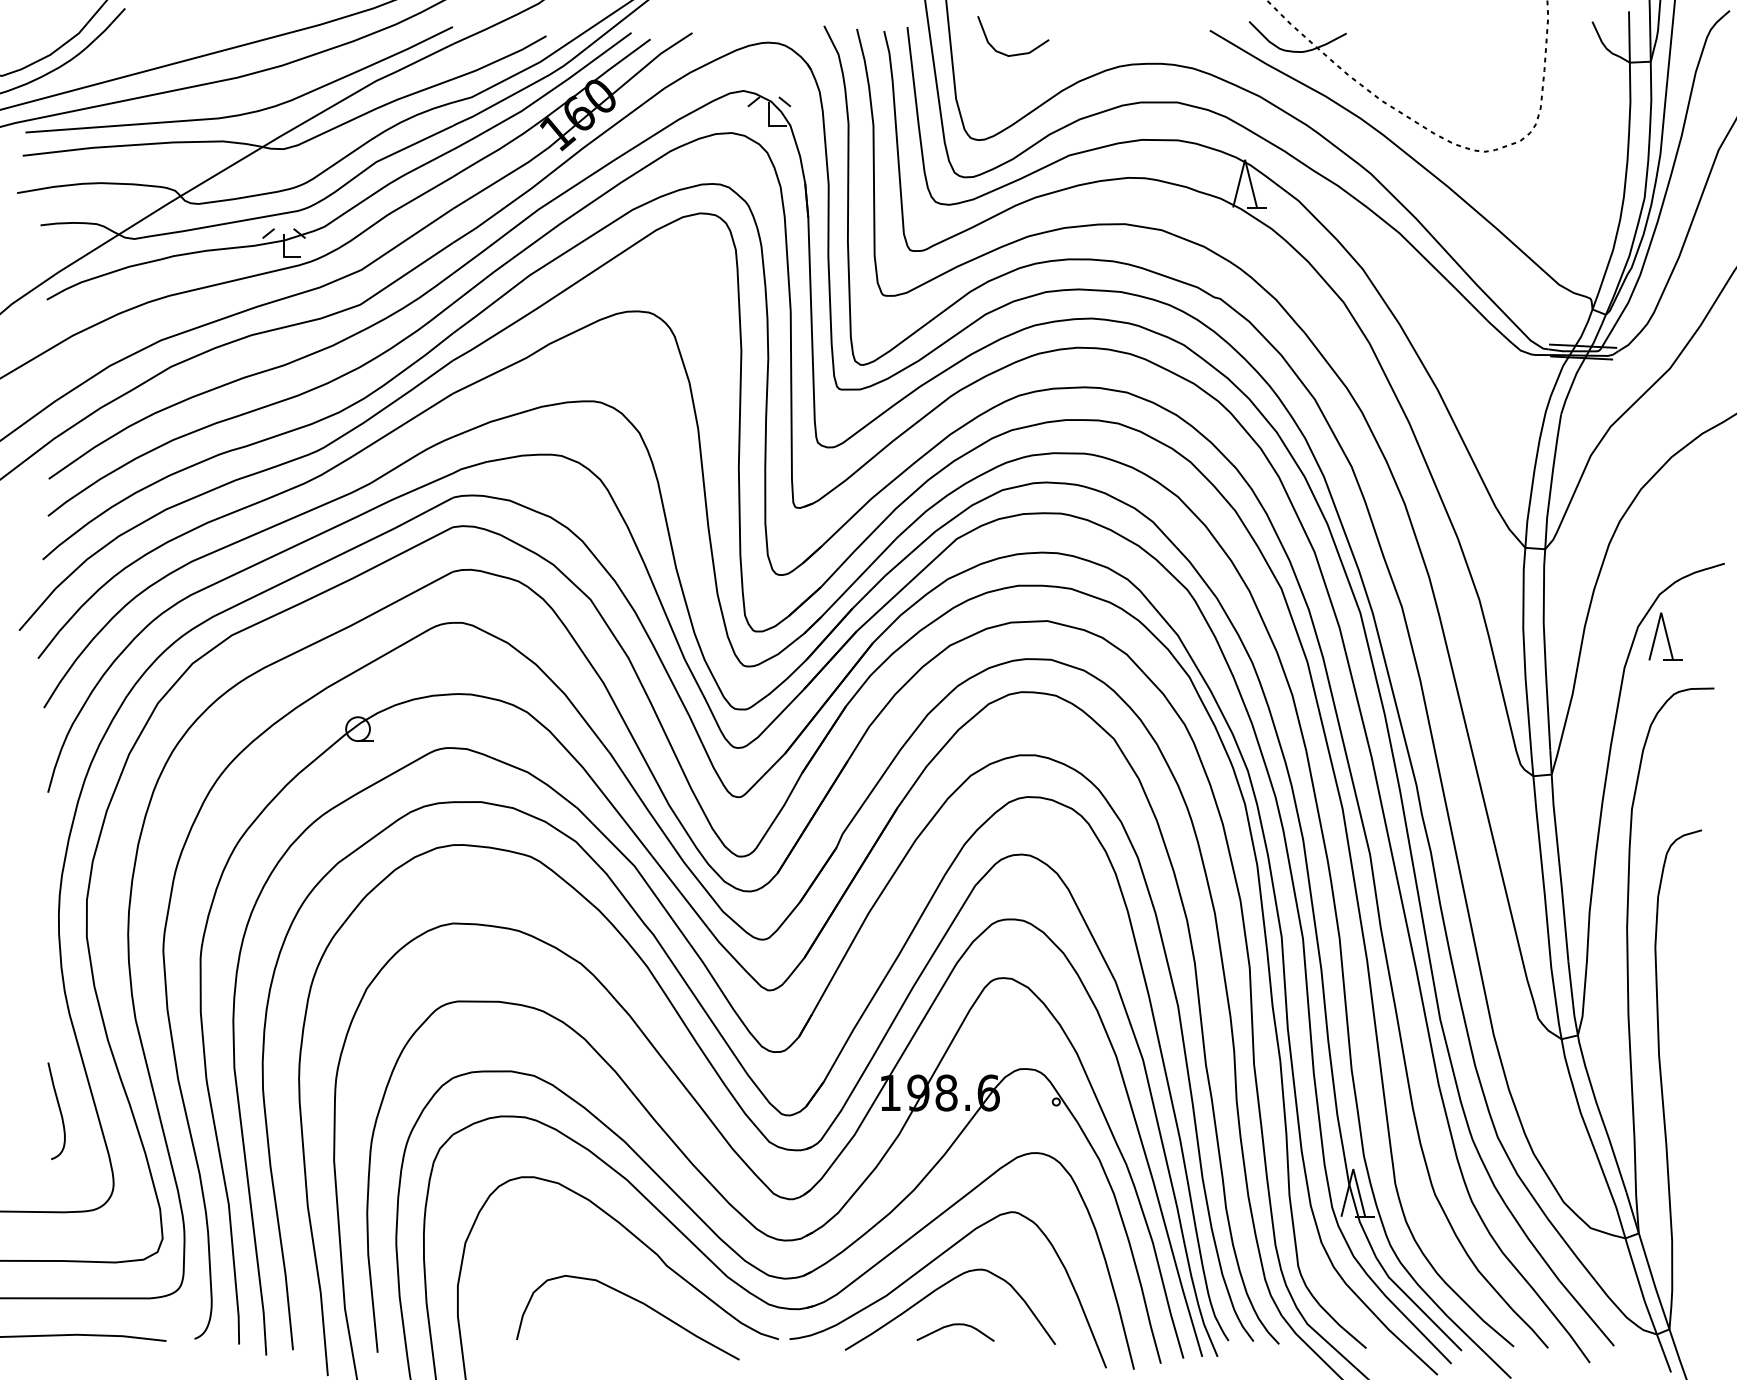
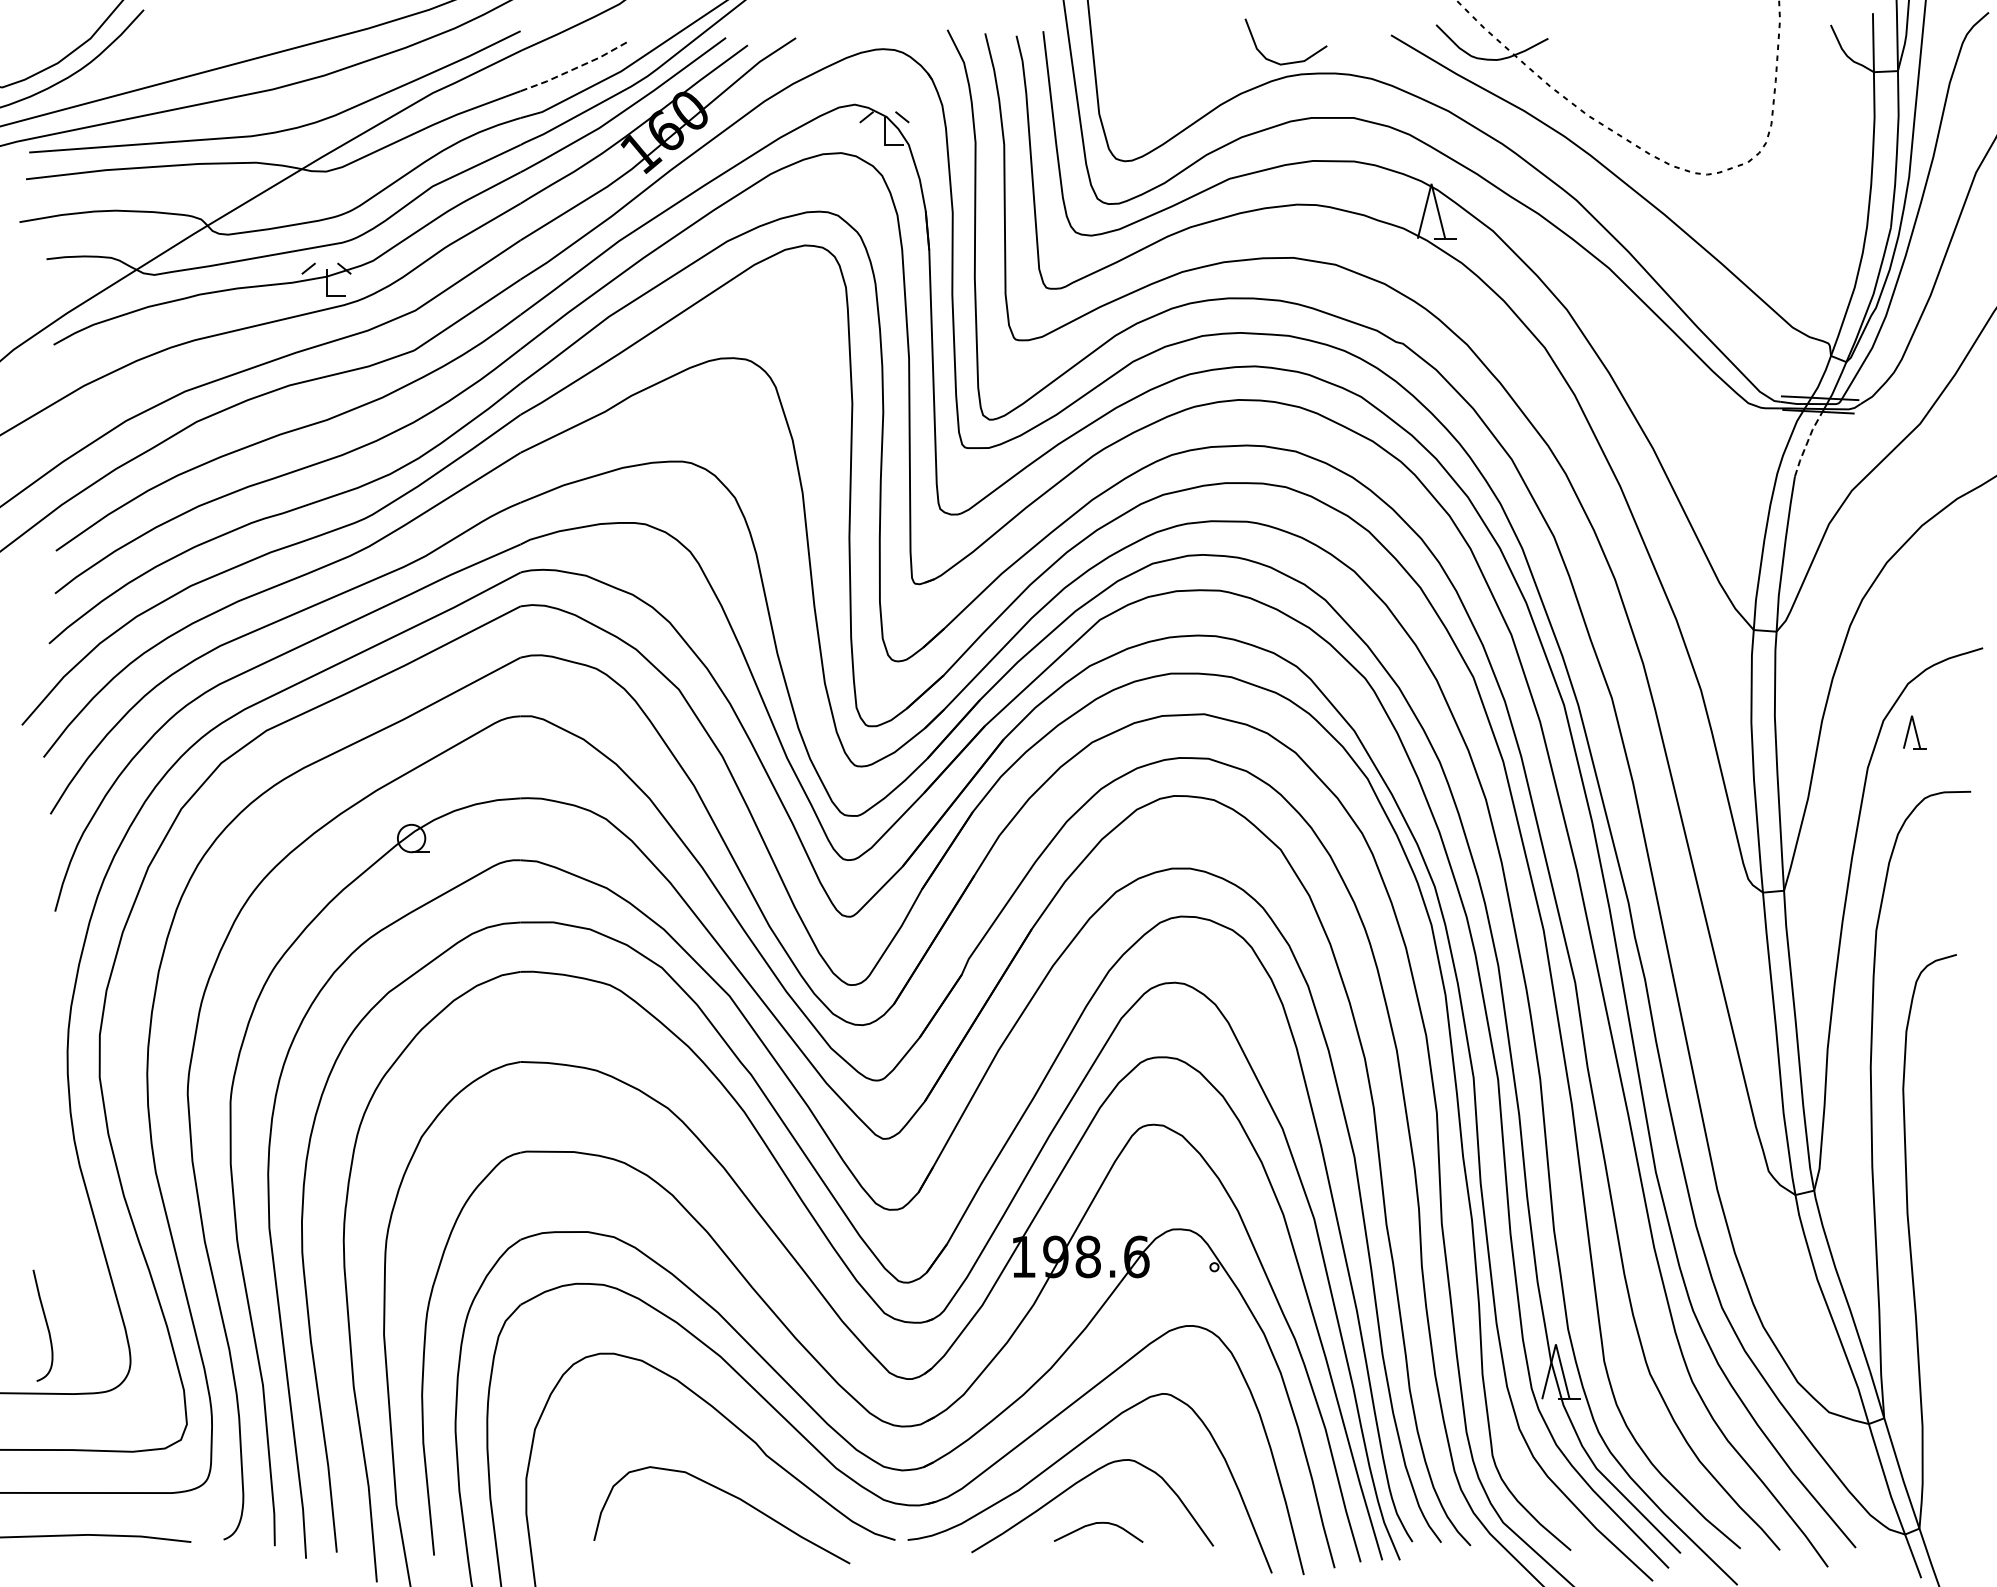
curve: (1013, 54) -> (1286, 62), moved
line: (500, 59) -> (575, 68), solid -> dashed
line: (1572, 385) -> (1807, 443), solid -> dashed
part: (1665, 636) -> (1914, 732), size x0.6
curve: (58, 1109) -> (45, 1323), moved

